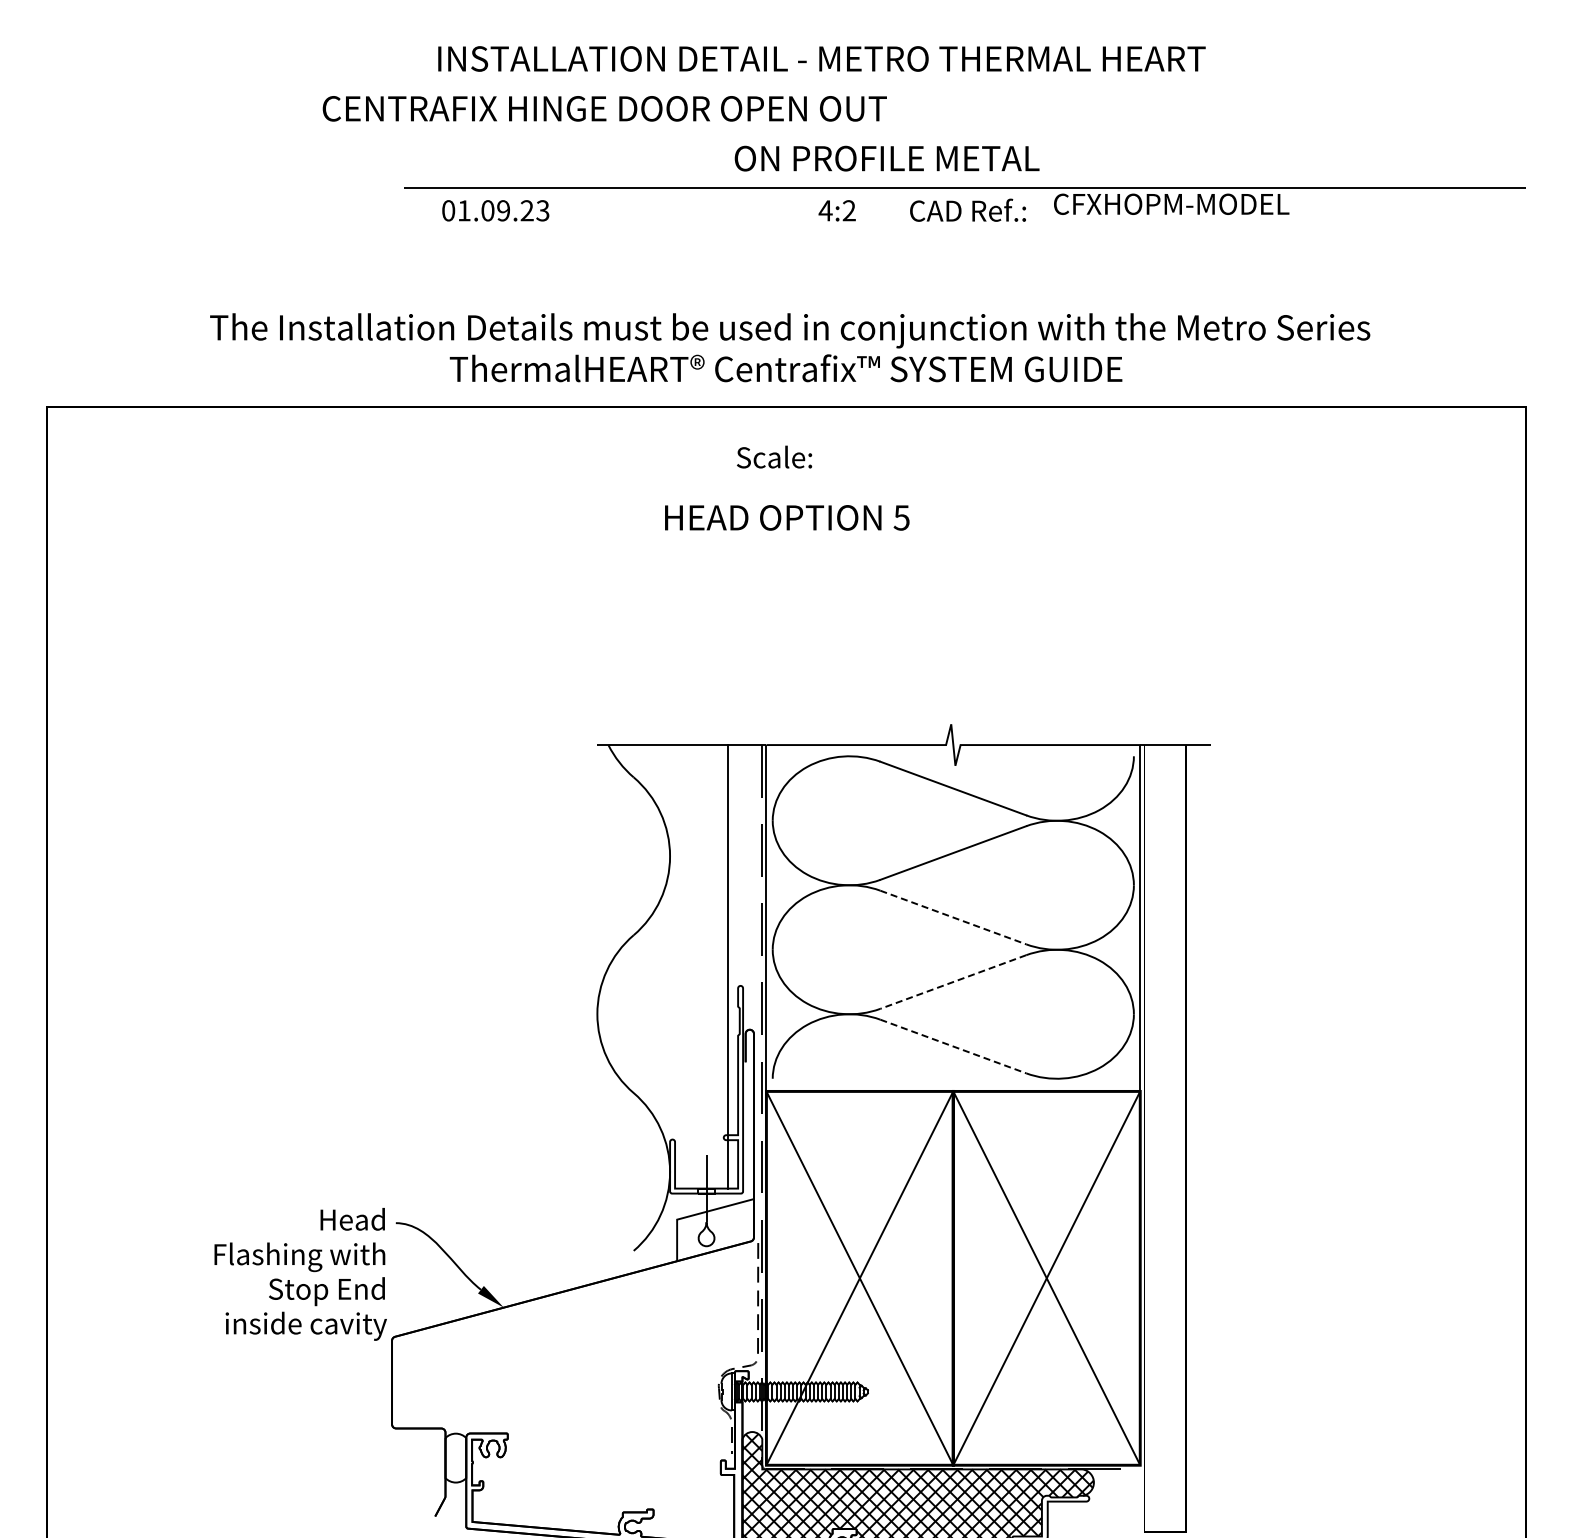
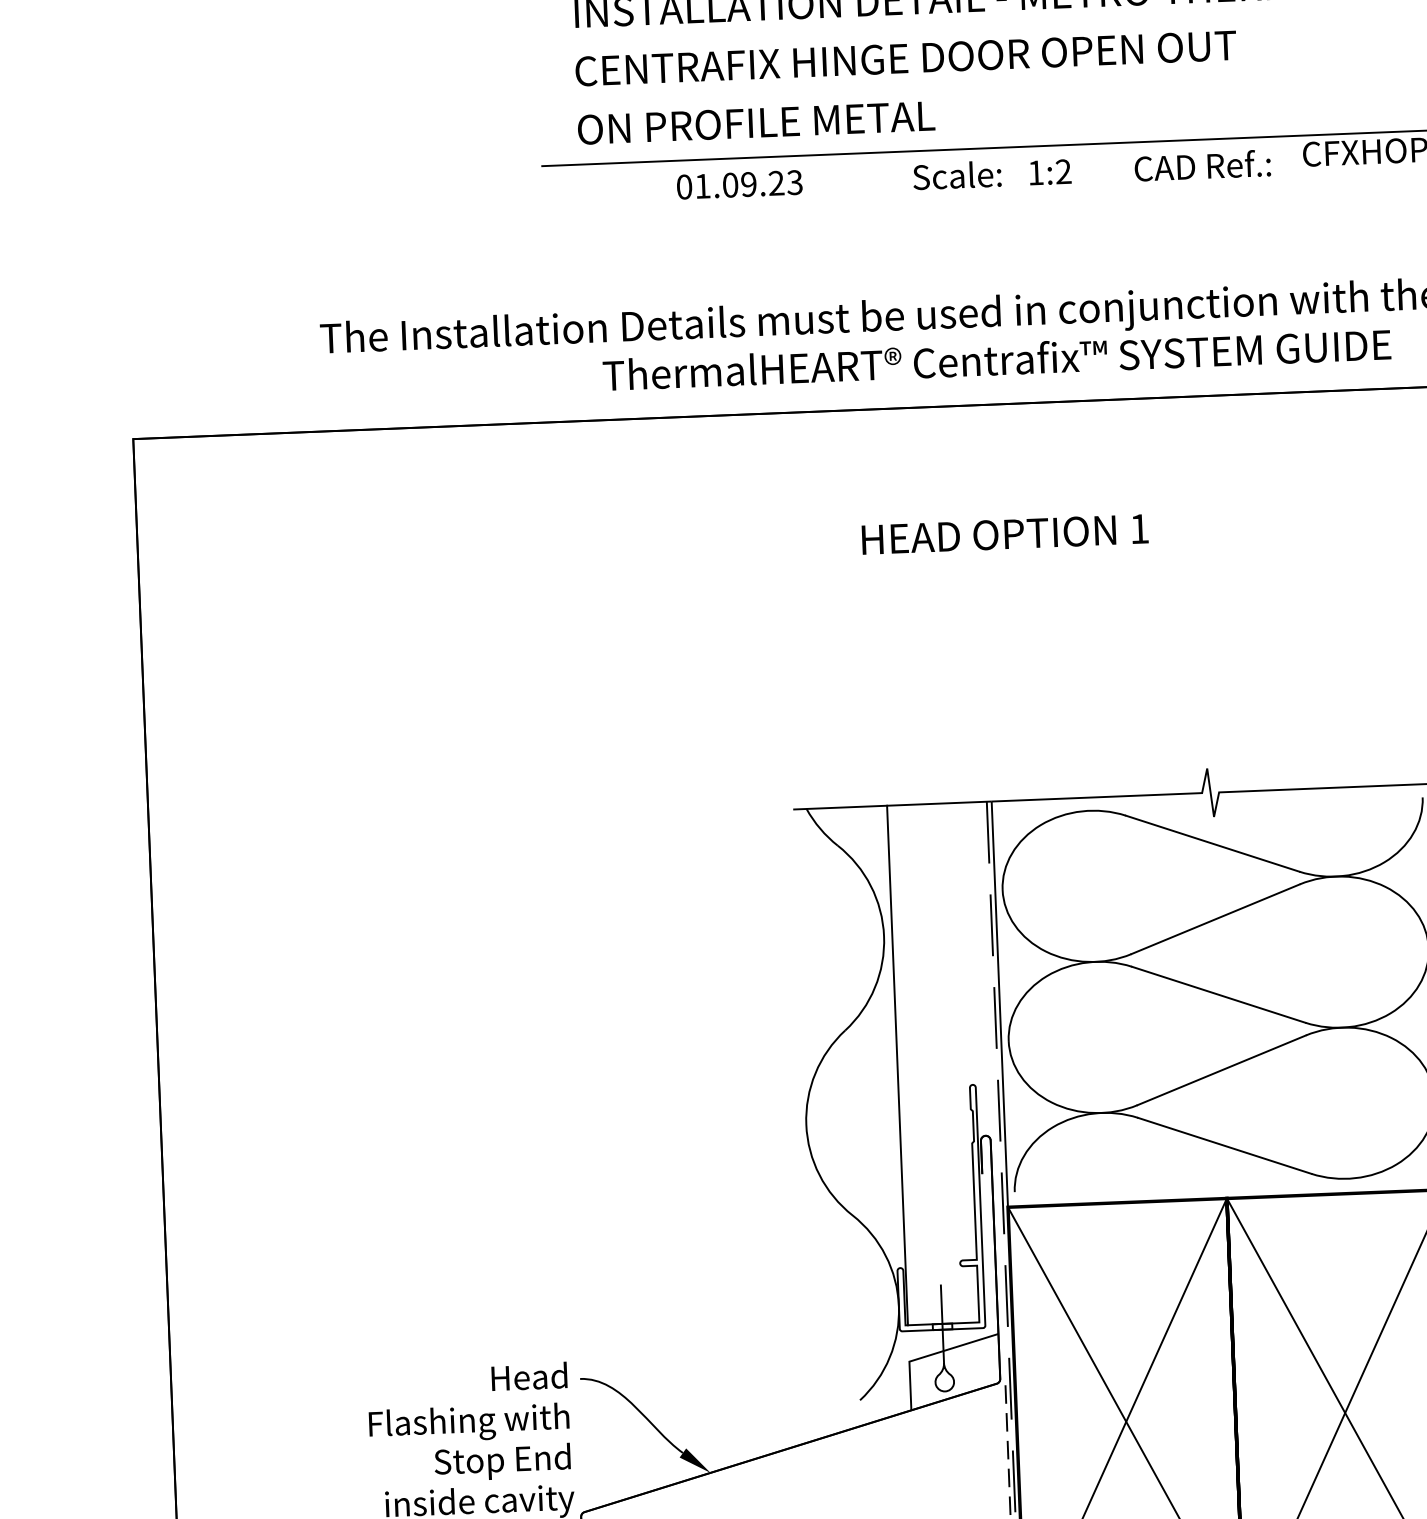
text: (604, 108) -> (905, 58), moved
text: (886, 158) -> (755, 122), moved
text: (495, 210) -> (739, 184), moved
text: (825, 210) -> (1035, 172), 4:2 -> 1:2
text: (774, 456) -> (957, 174), moved
text: (901, 517) -> (1139, 528), 5 -> 1
line: (953, 917) -> (1218, 994), dashed -> solid
line: (728, 966) -> (897, 1065), moved
line: (953, 982) -> (1221, 1070), dashed -> solid
line: (953, 1046) -> (1224, 1145), dashed -> solid

